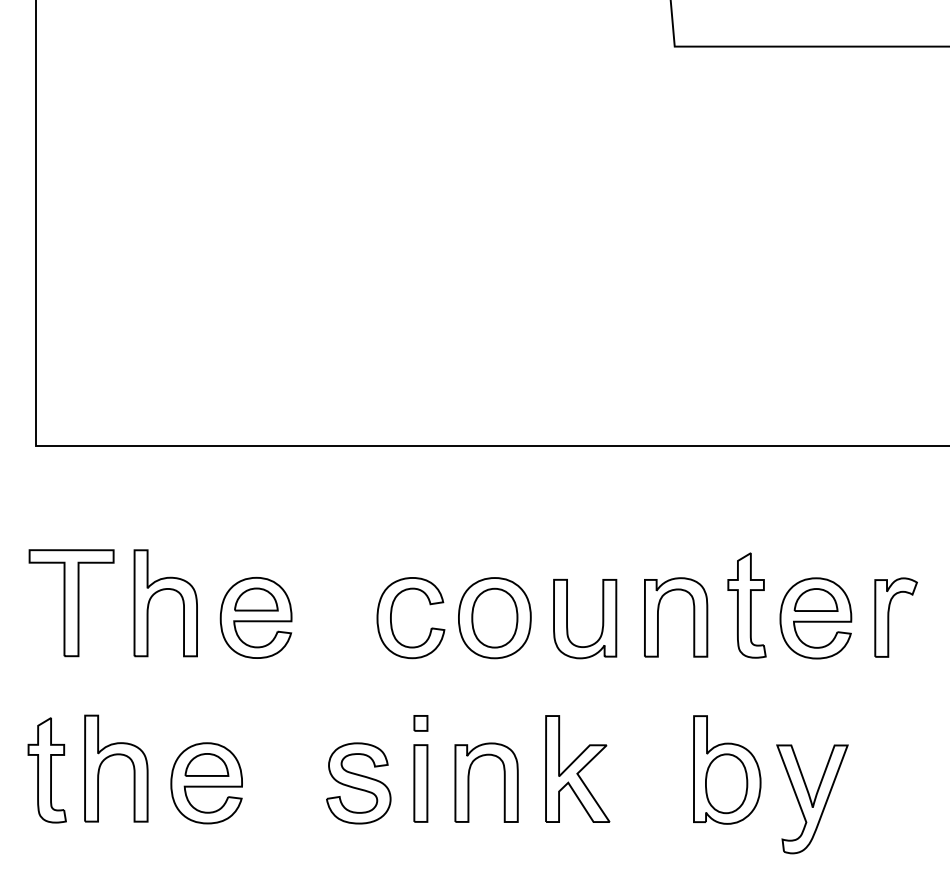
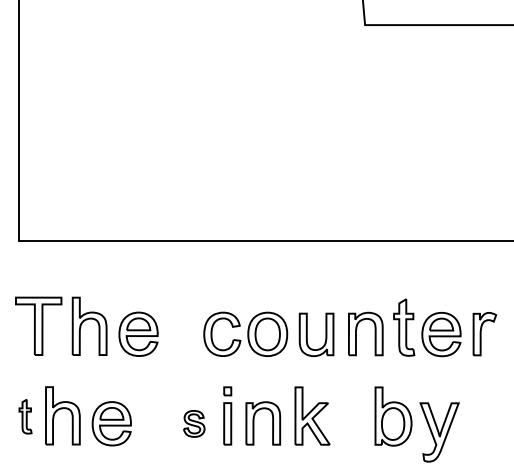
part: (47, 769) -> (25, 416), size x0.6
part: (359, 782) -> (194, 423), size x0.6

